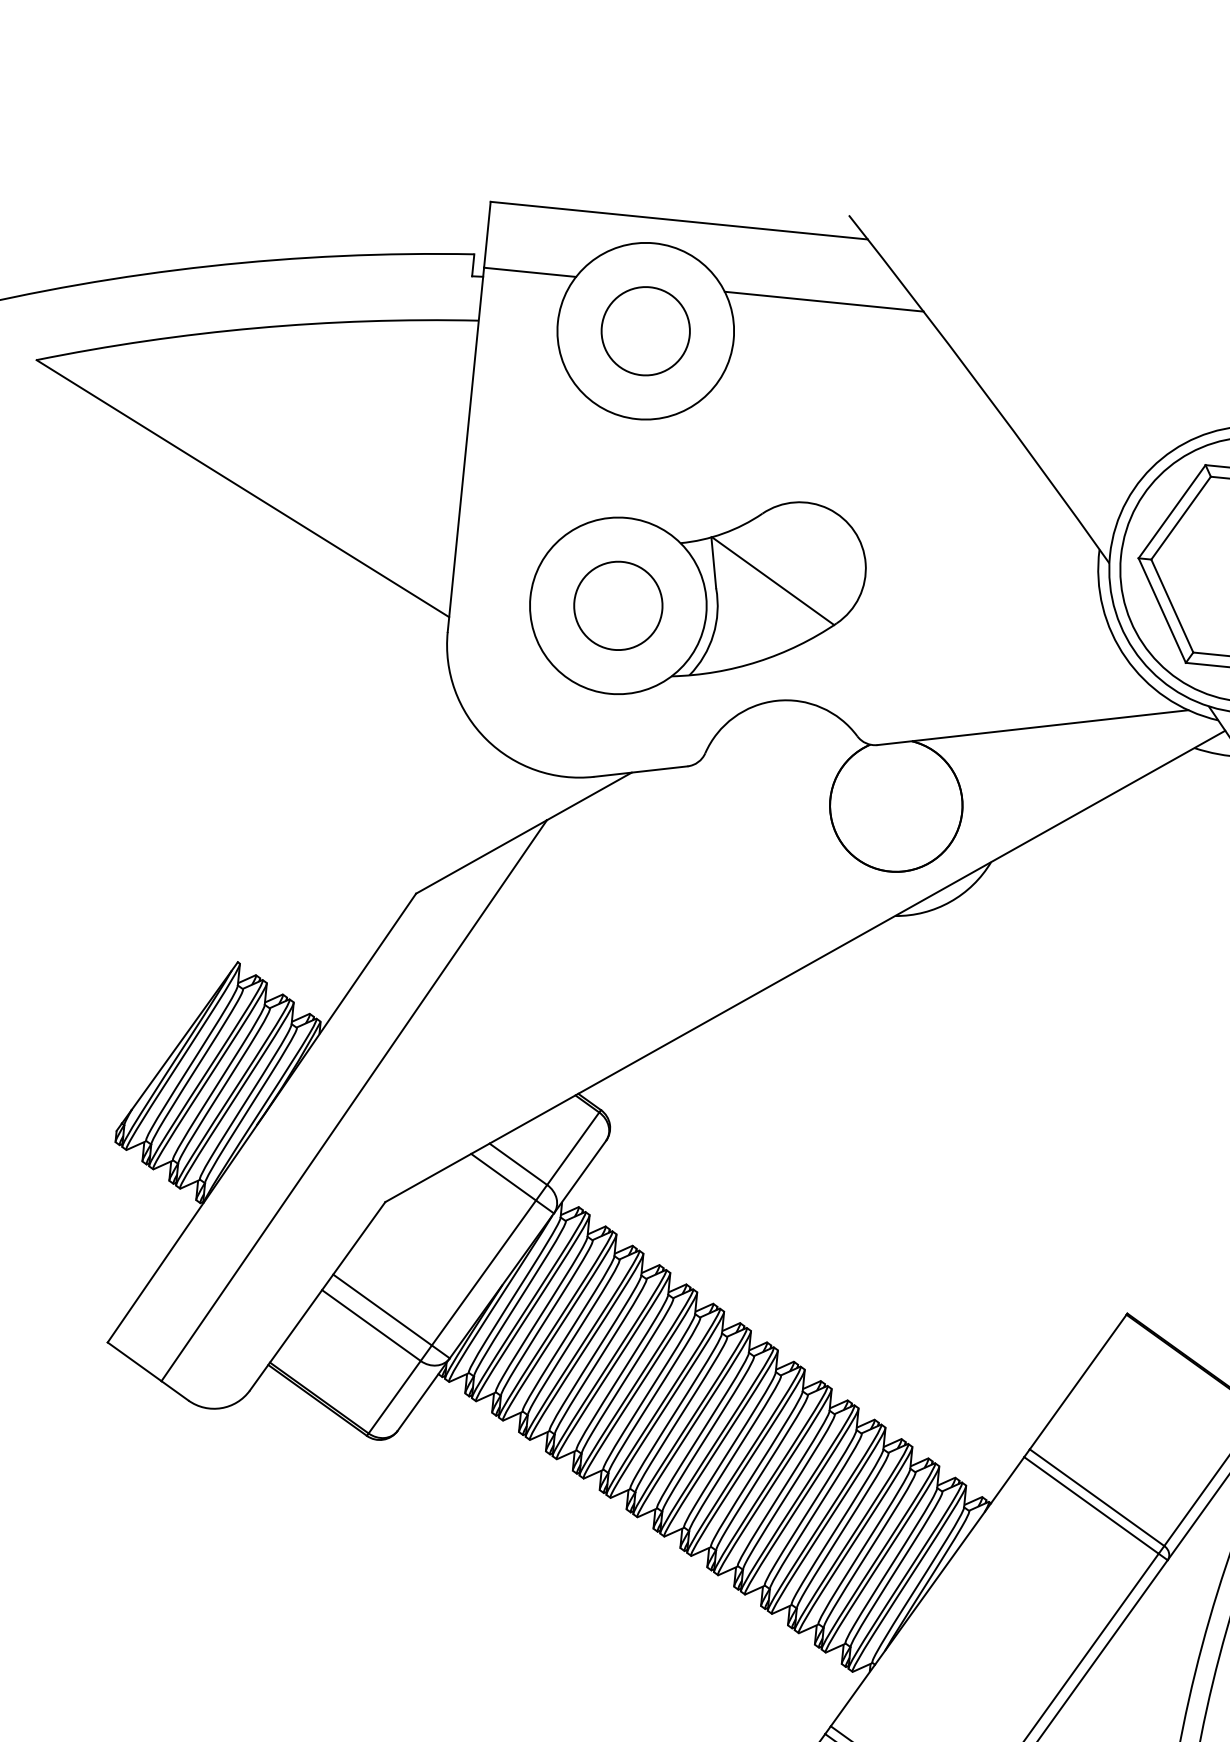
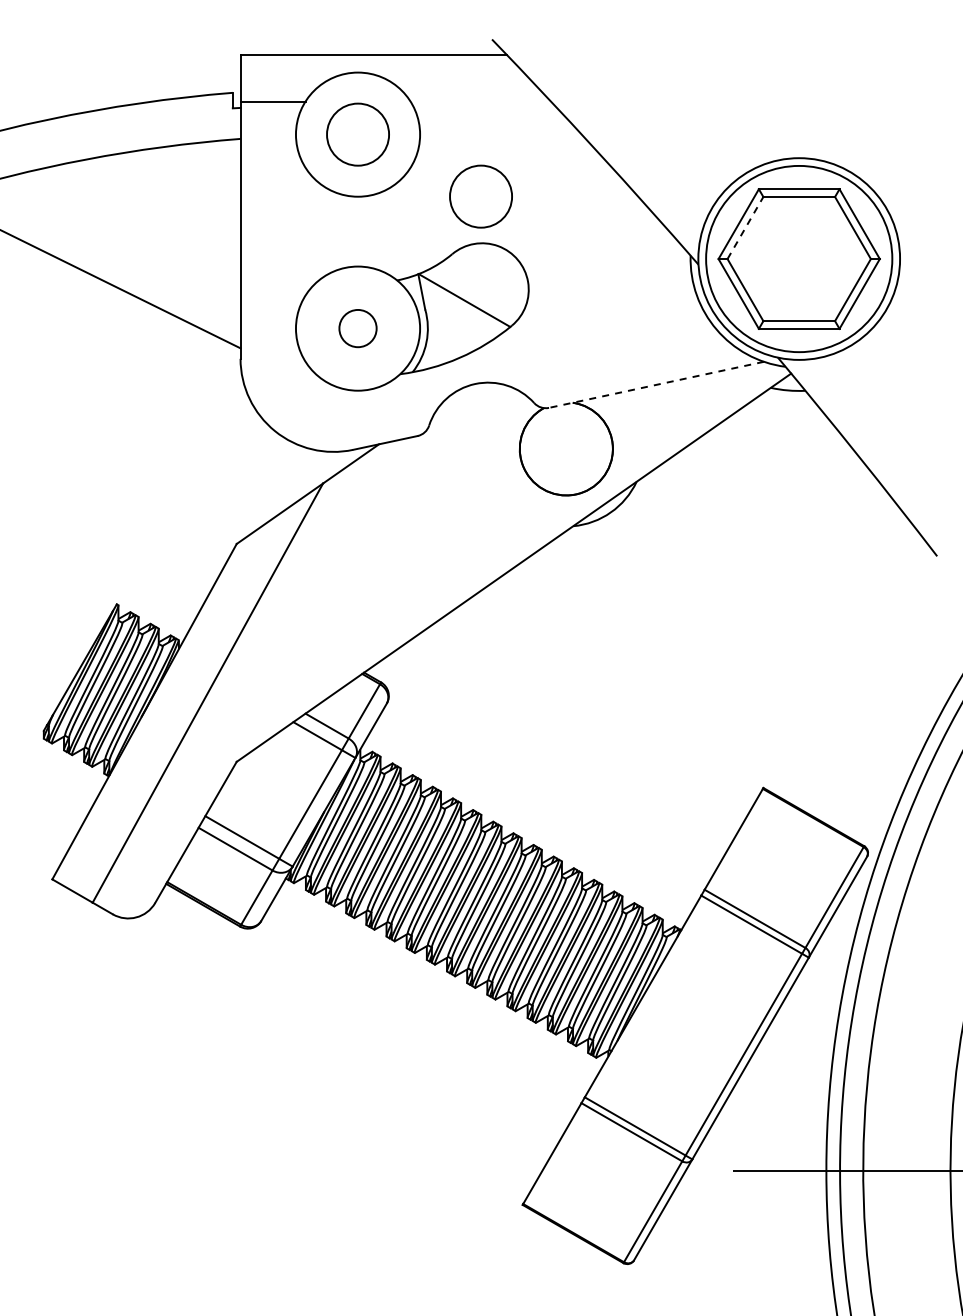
line: (823, 301) -> (480, 101), removed
circle: (810, 436) -> (480, 196), added
line: (1181, 518) -> (745, 228), solid -> dashed
circle: (617, 605) -> (357, 328), size x0.6
line: (1033, 727) -> (656, 384), solid -> dashed

